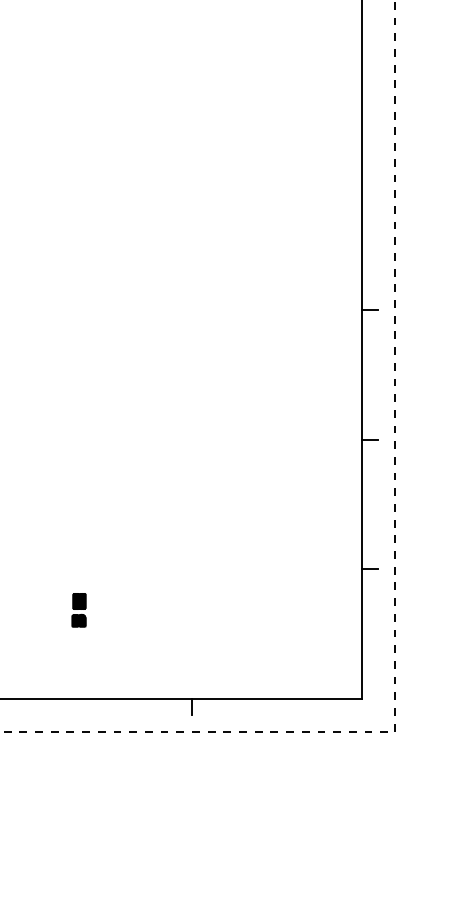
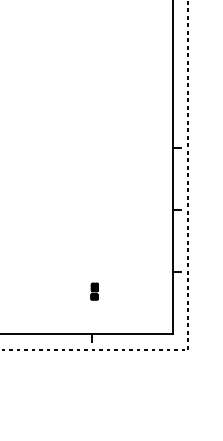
part: (78, 610) -> (94, 291), moved

